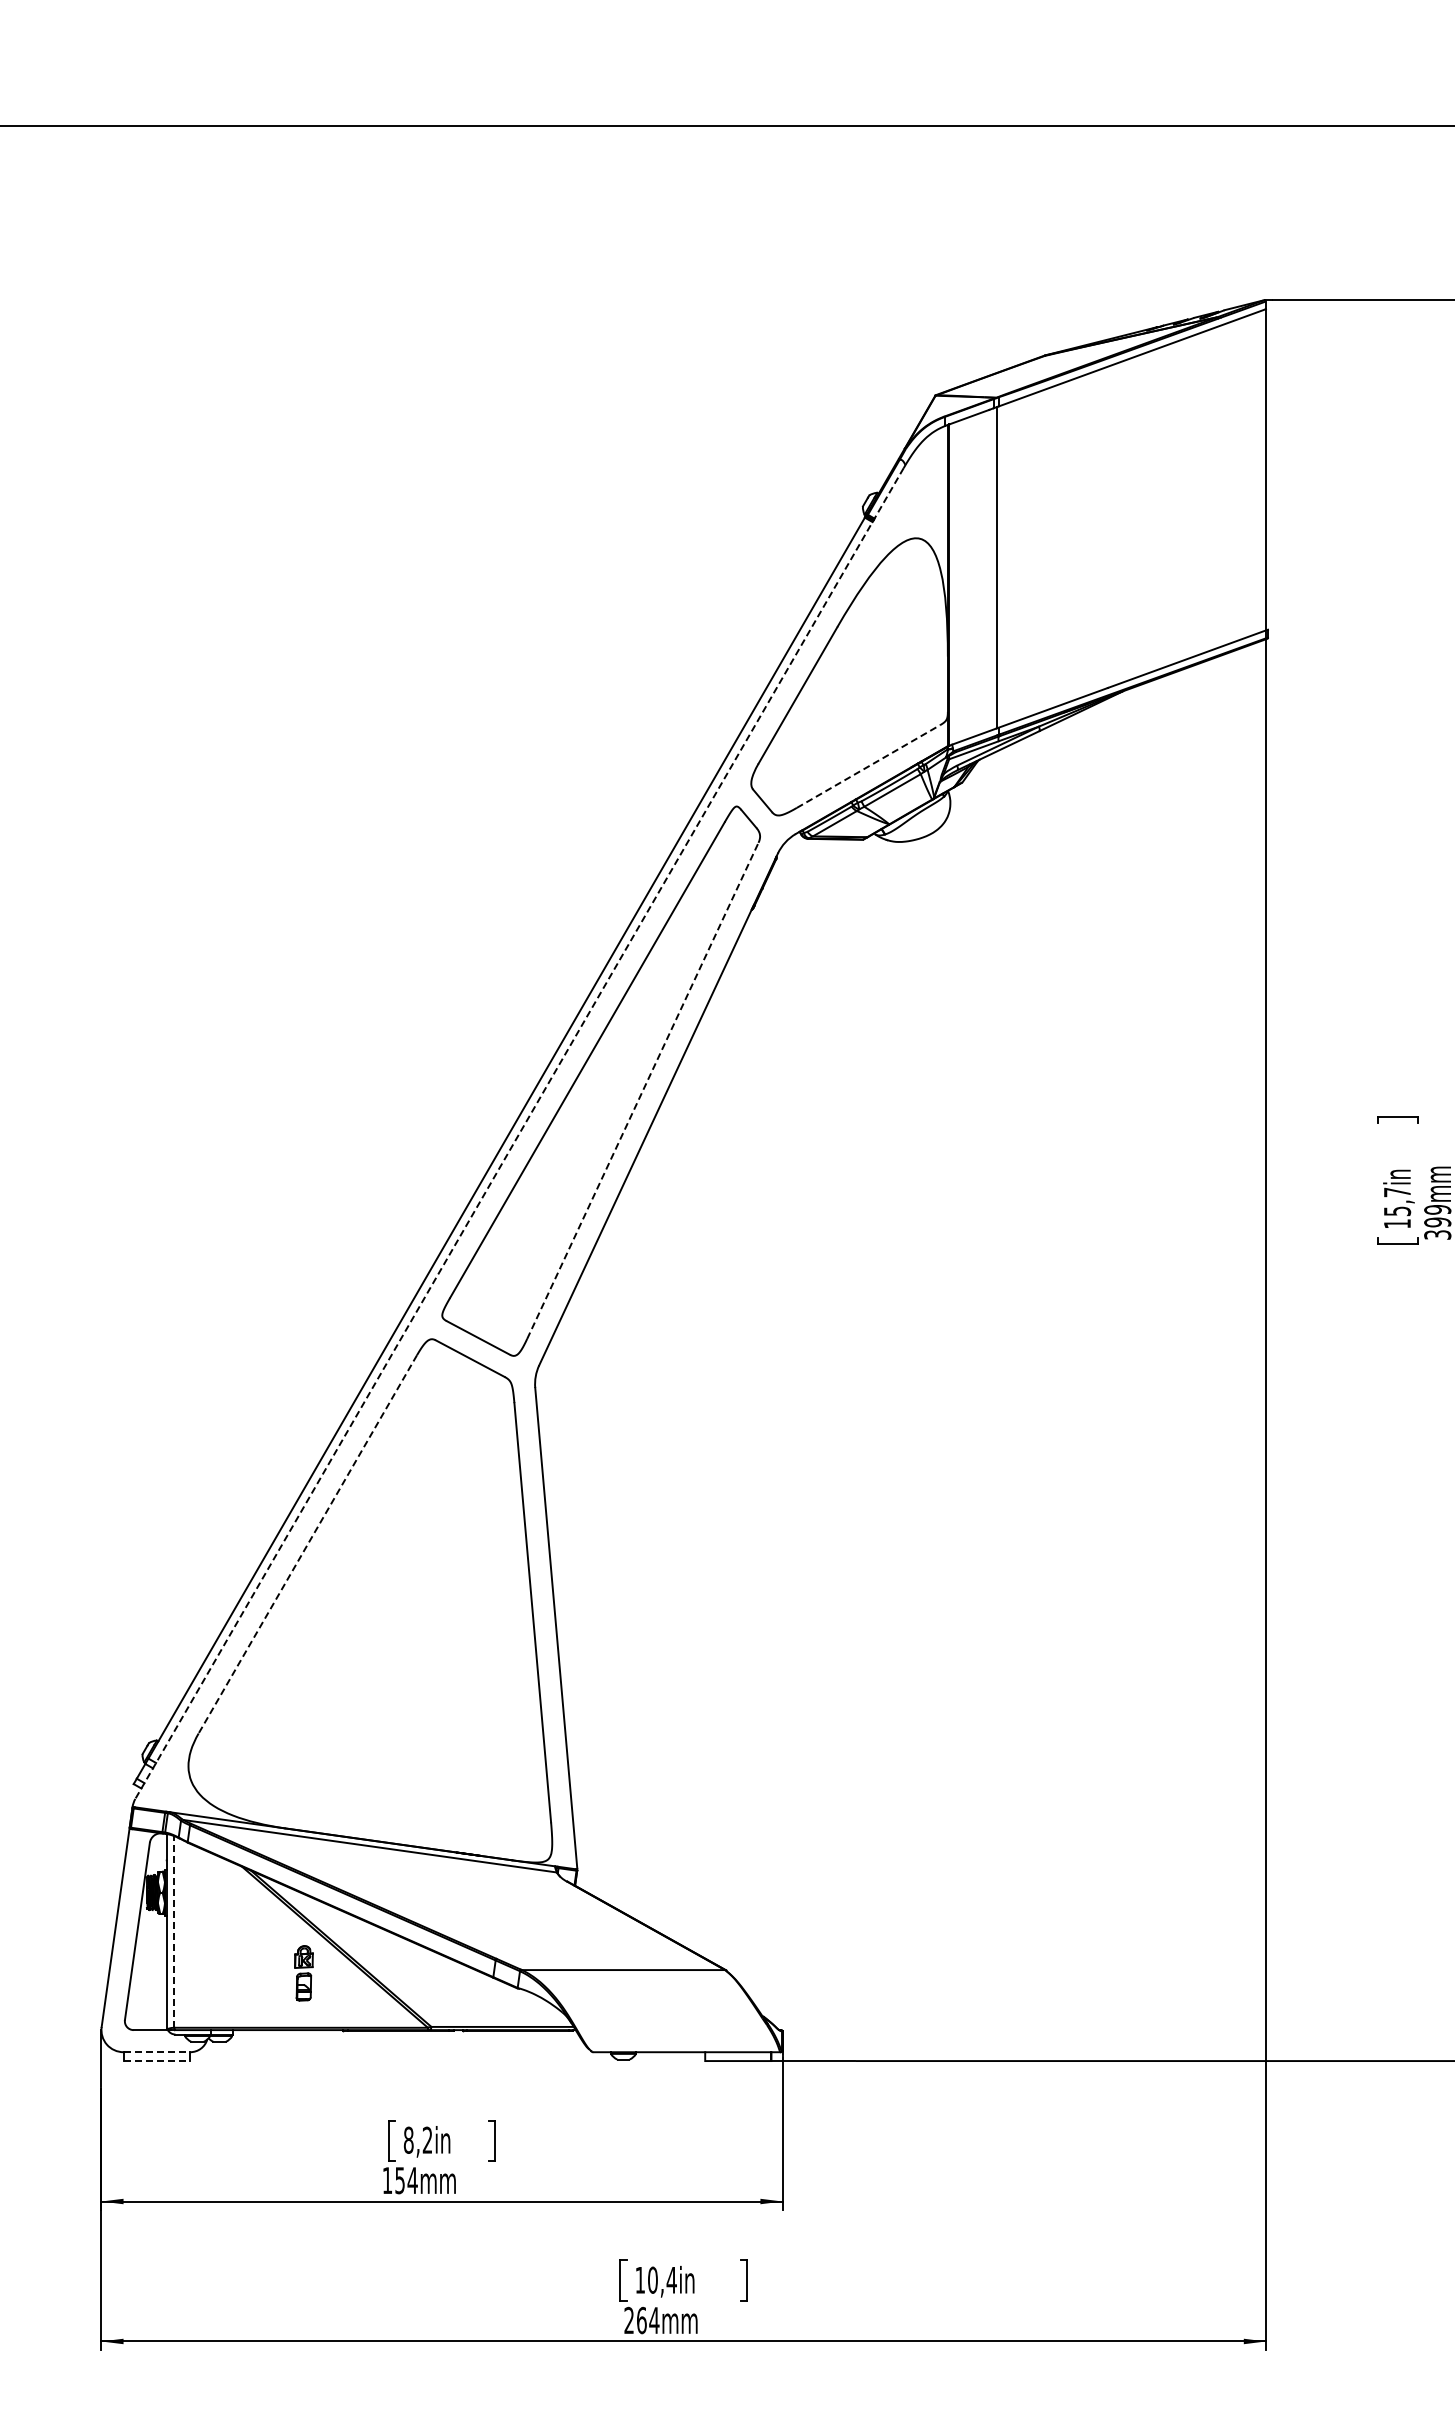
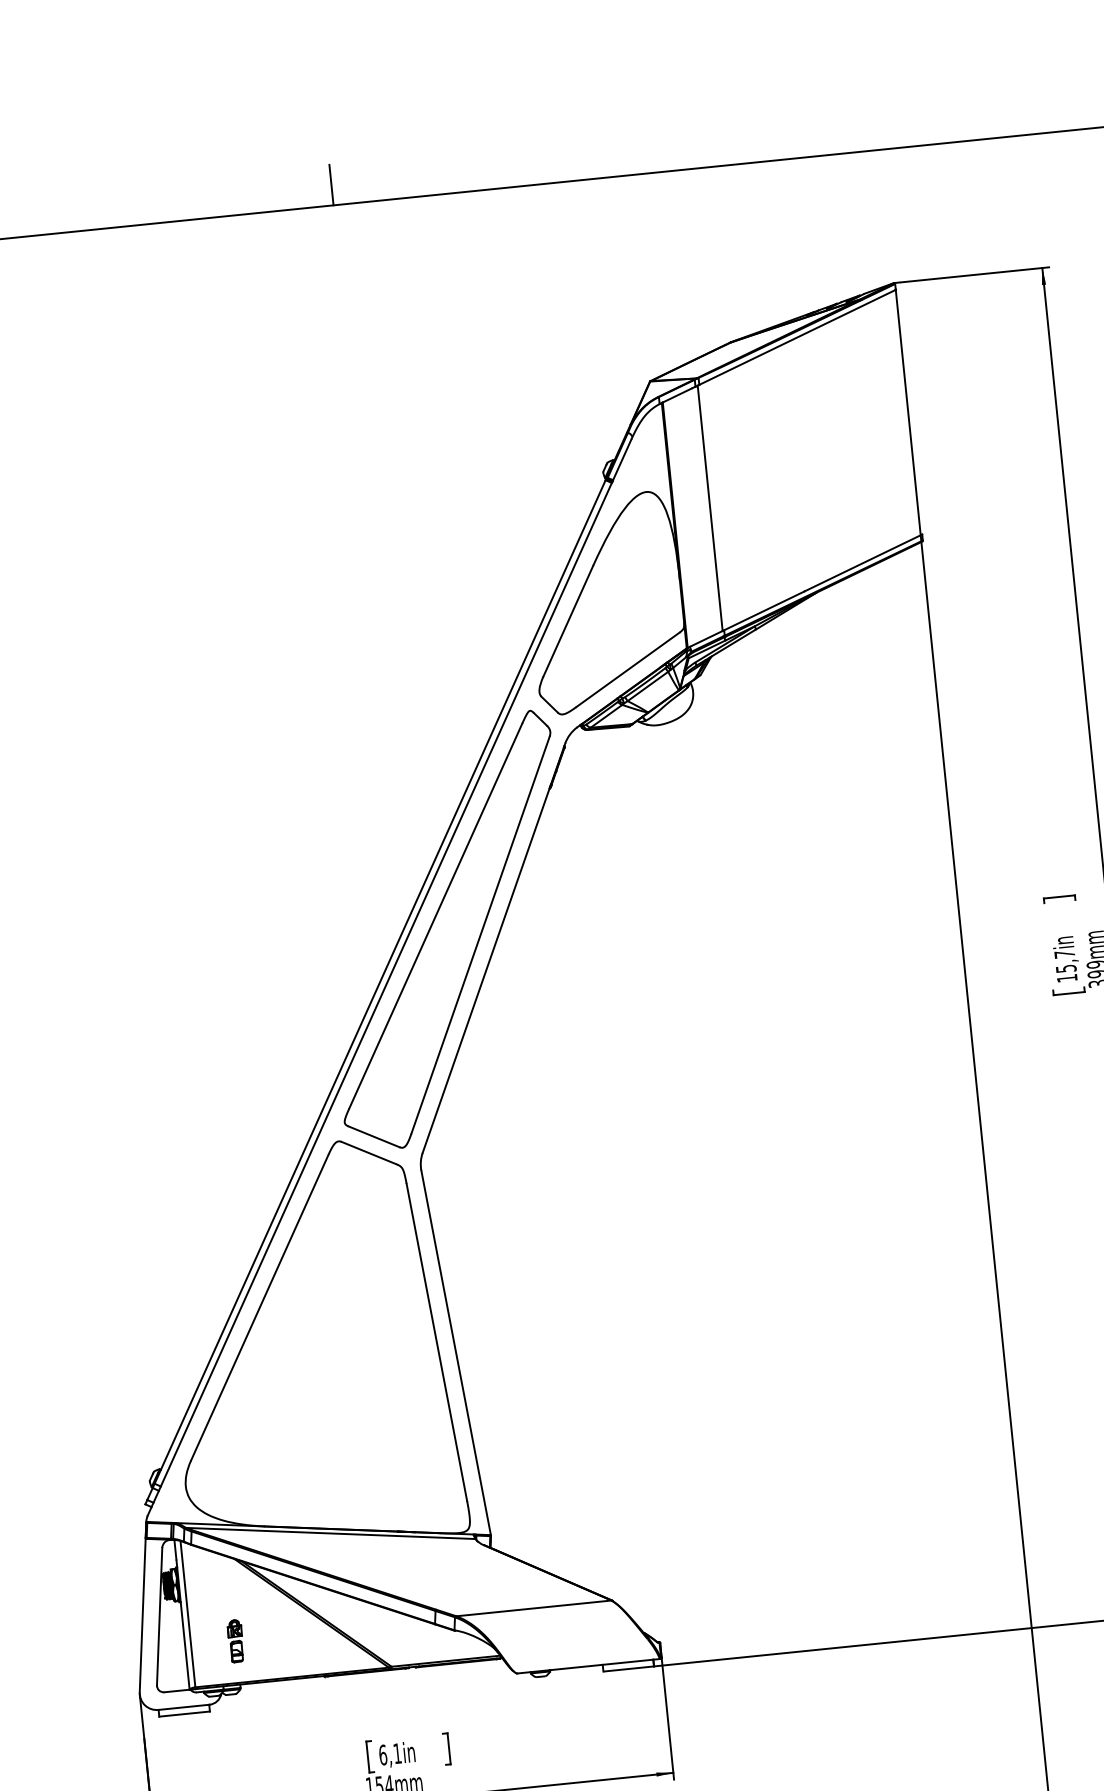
line: (548, 98) -> (331, 184), added
line: (868, 766) -> (627, 670), dashed -> solid
line: (642, 1090) -> (480, 935), dashed -> solid
line: (519, 1133) -> (389, 977), dashed -> solid
line: (307, 1544) -> (259, 1307), dashed -> solid
line: (174, 1932) -> (188, 1614), dashed -> solid
part: (303, 1973) -> (235, 1641), moved
line: (157, 2052) -> (184, 1707), dashed -> solid
line: (157, 2061) -> (185, 1714), dashed -> solid
text: (417, 2139) -> (389, 1753), 8,2in -> 6,1in

